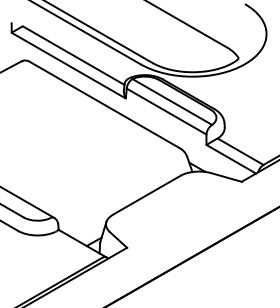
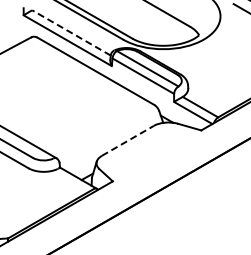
line: (73, 55) -> (71, 32), solid -> dashed
line: (147, 194) -> (128, 140), solid -> dashed

